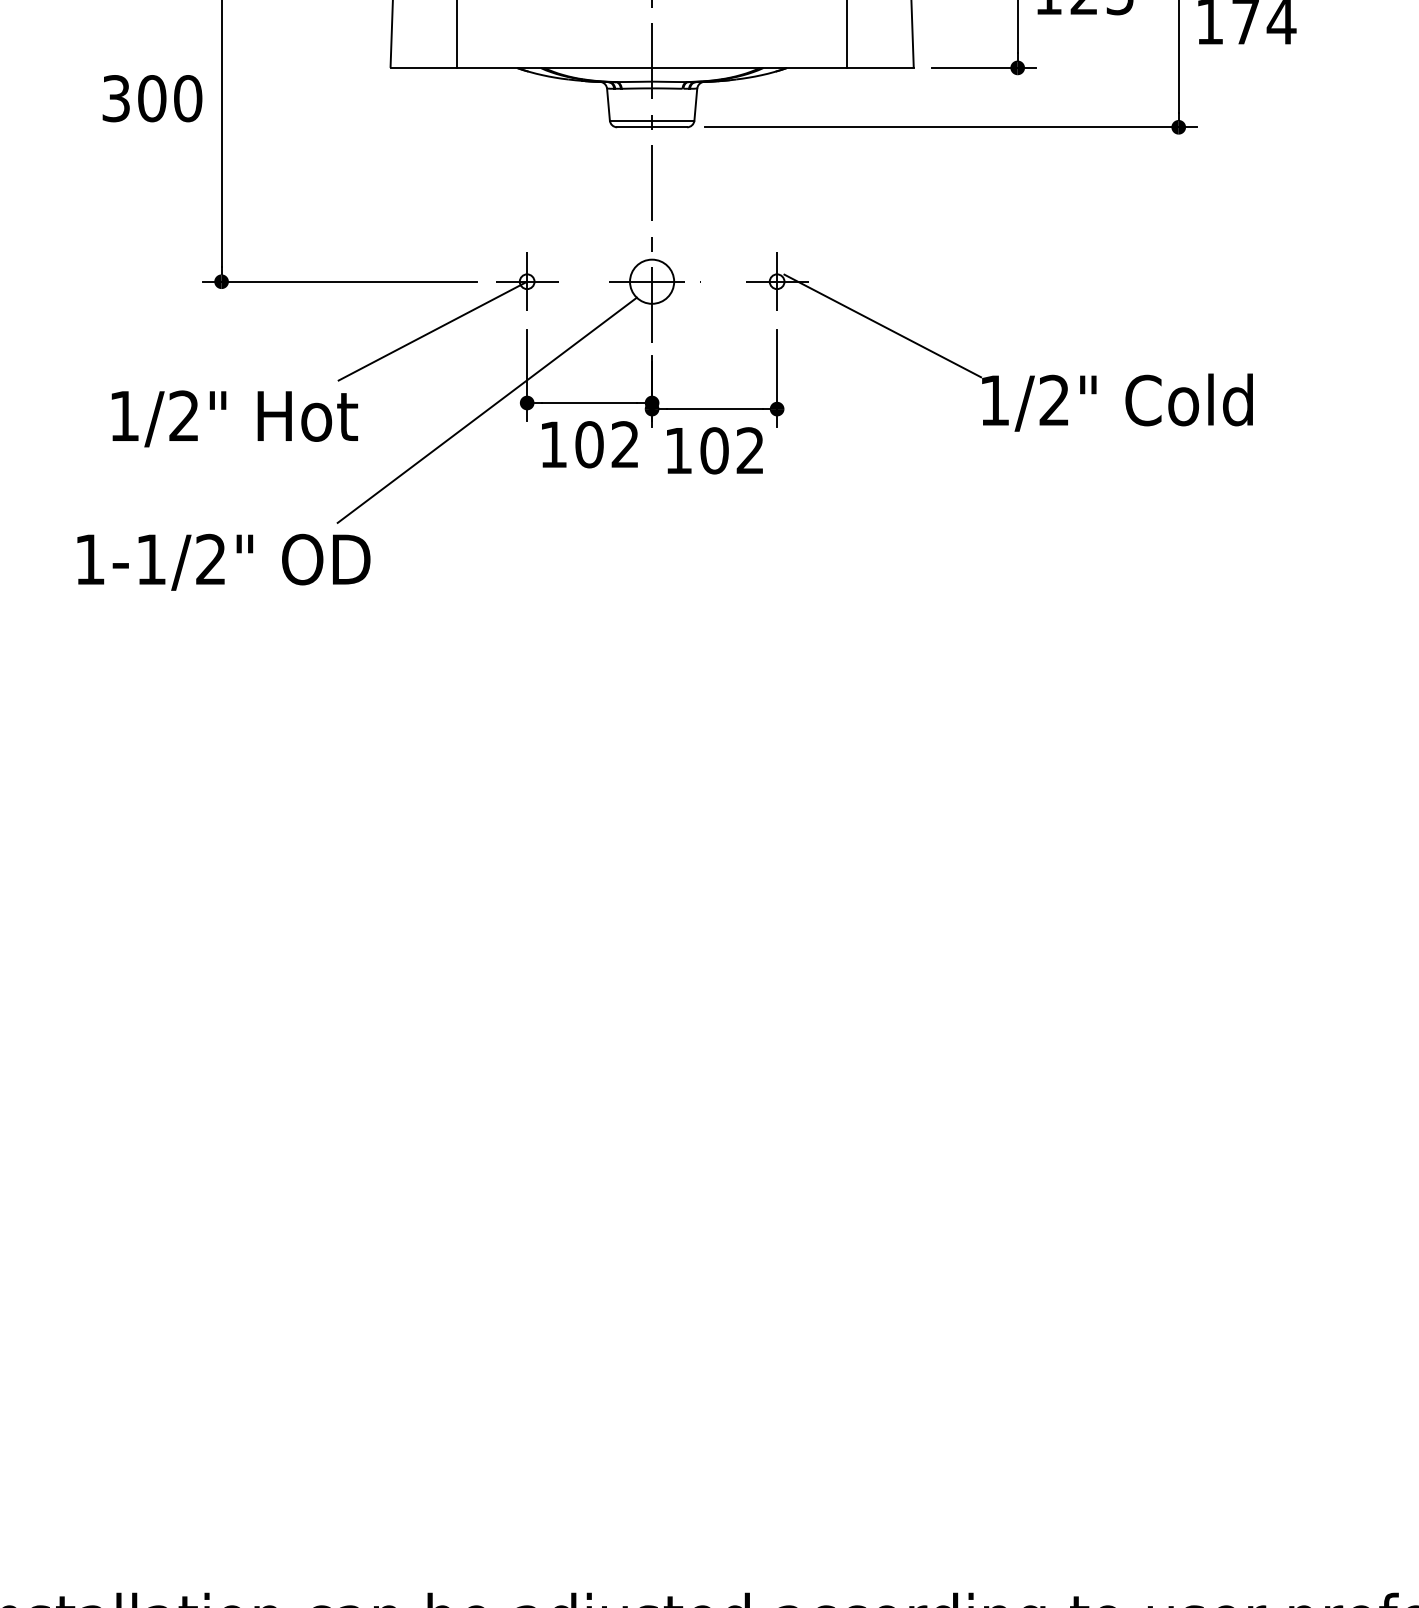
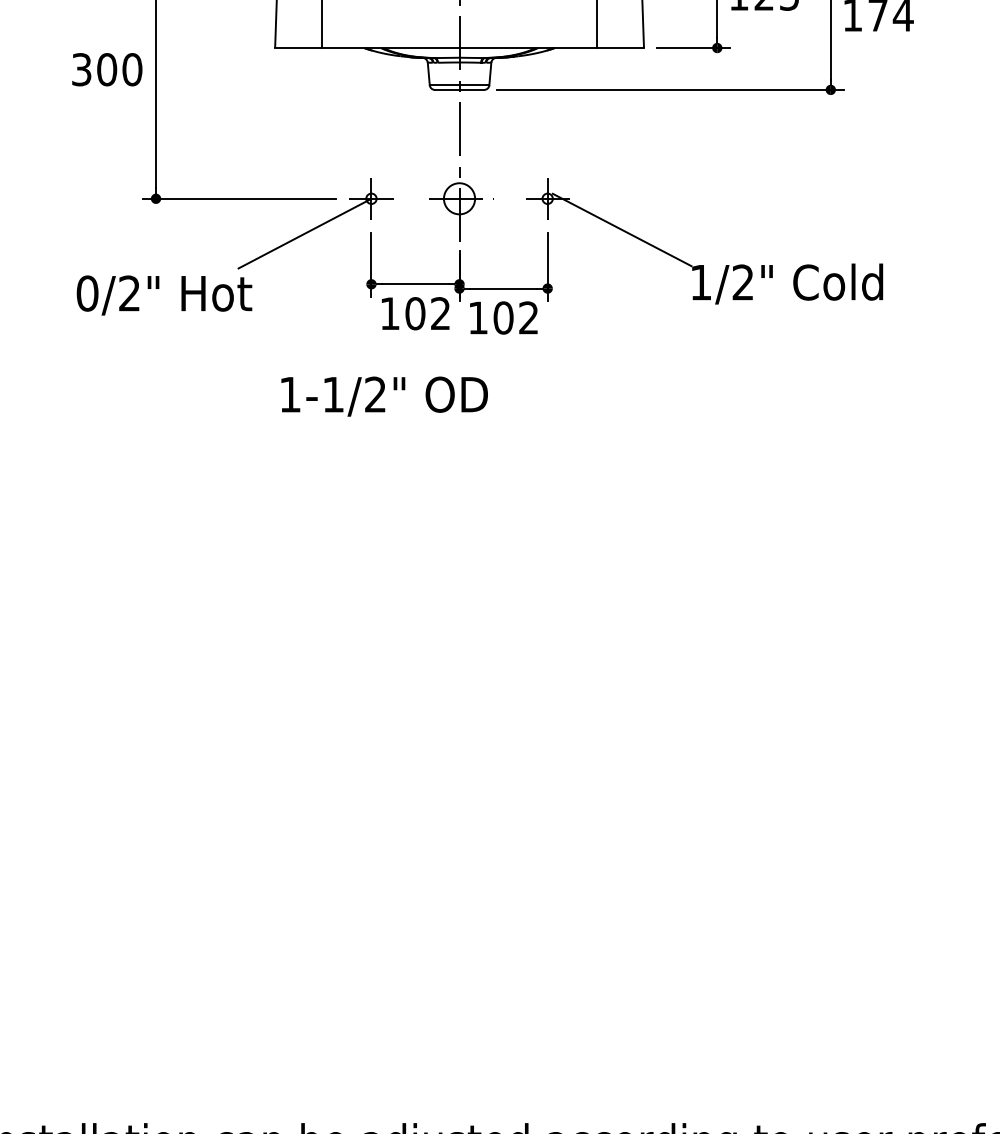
line: (486, 409) -> (342, 288), removed
text: (124, 415) -> (87, 293), 1/2" -> 0/2"
text: (223, 561) -> (384, 396), moved

